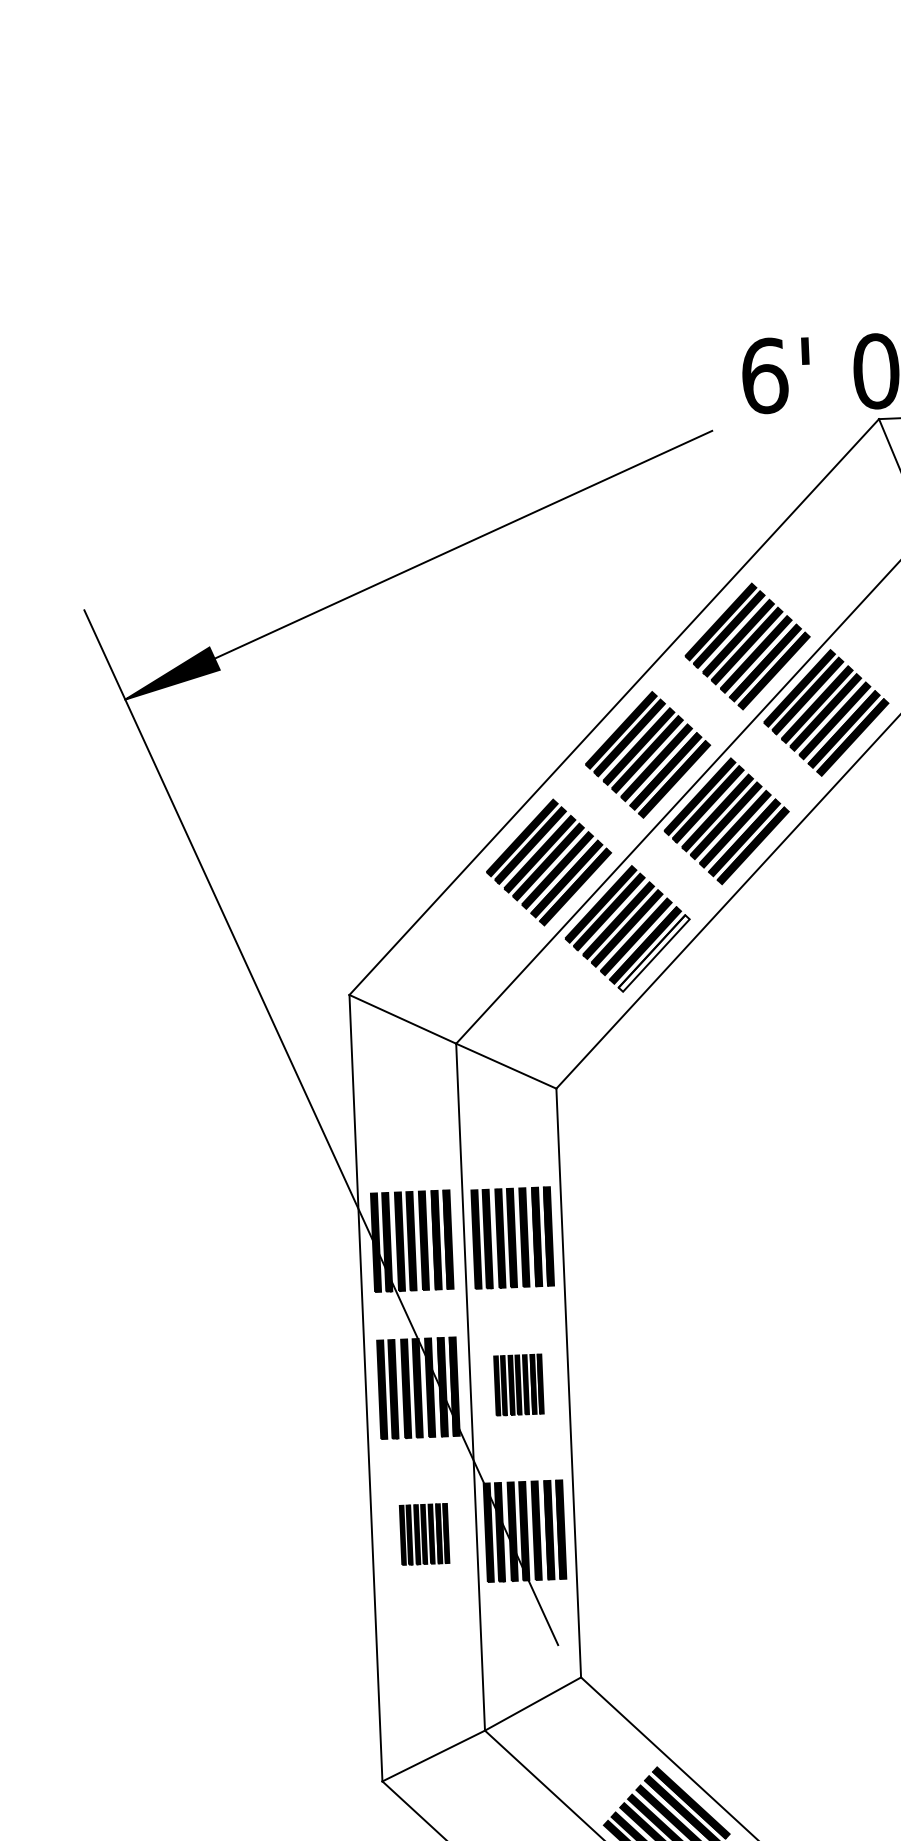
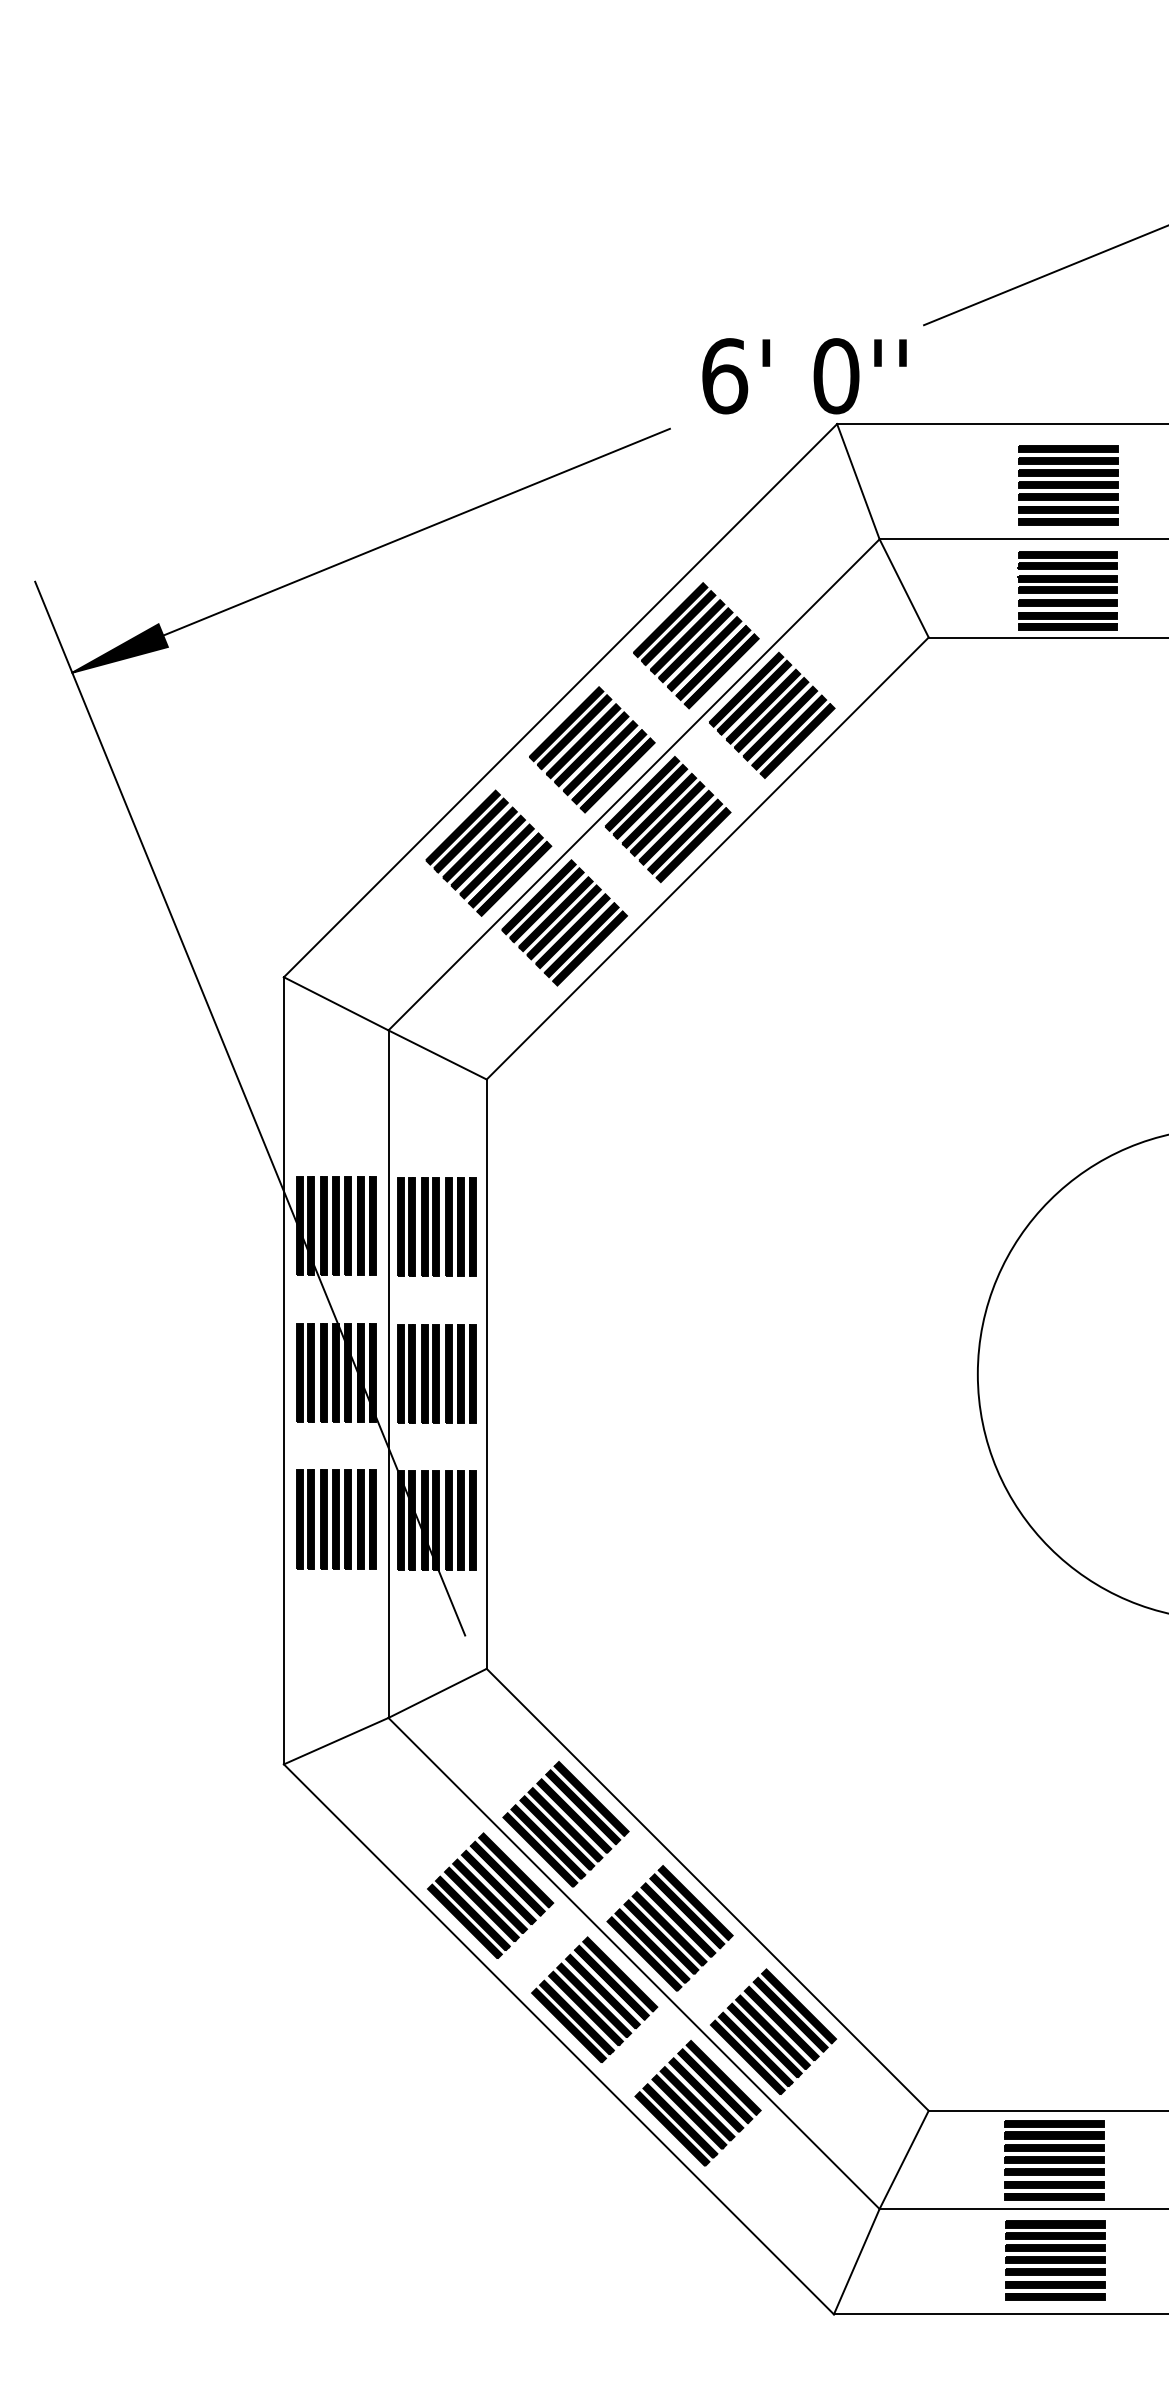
fill: (654, 953) -> (590, 948), added
part: (518, 1384) -> (436, 1373), size x1.67
part: (424, 1534) -> (336, 1519), size x1.67

